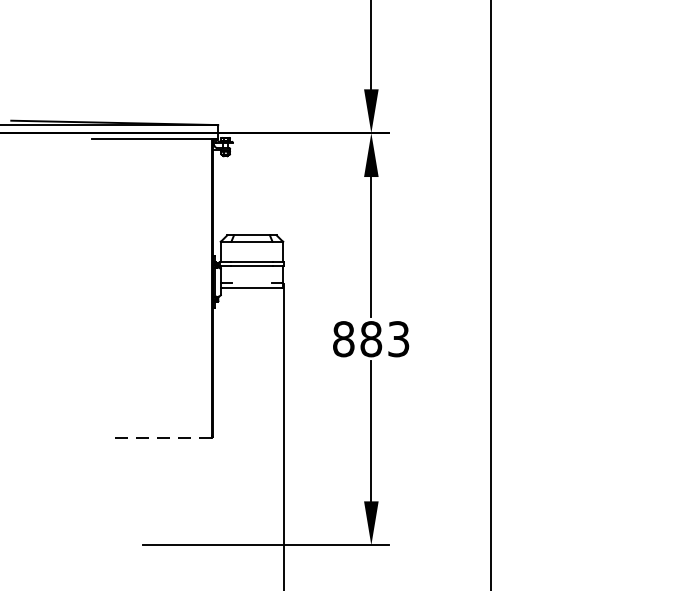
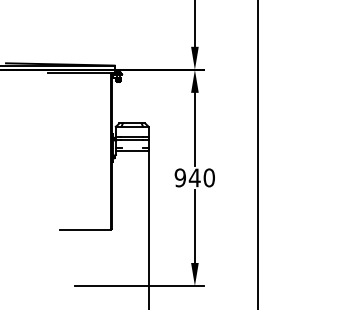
text: (370, 338) -> (194, 177), 883 -> 940
line: (162, 437) -> (85, 229), dashed -> solid

